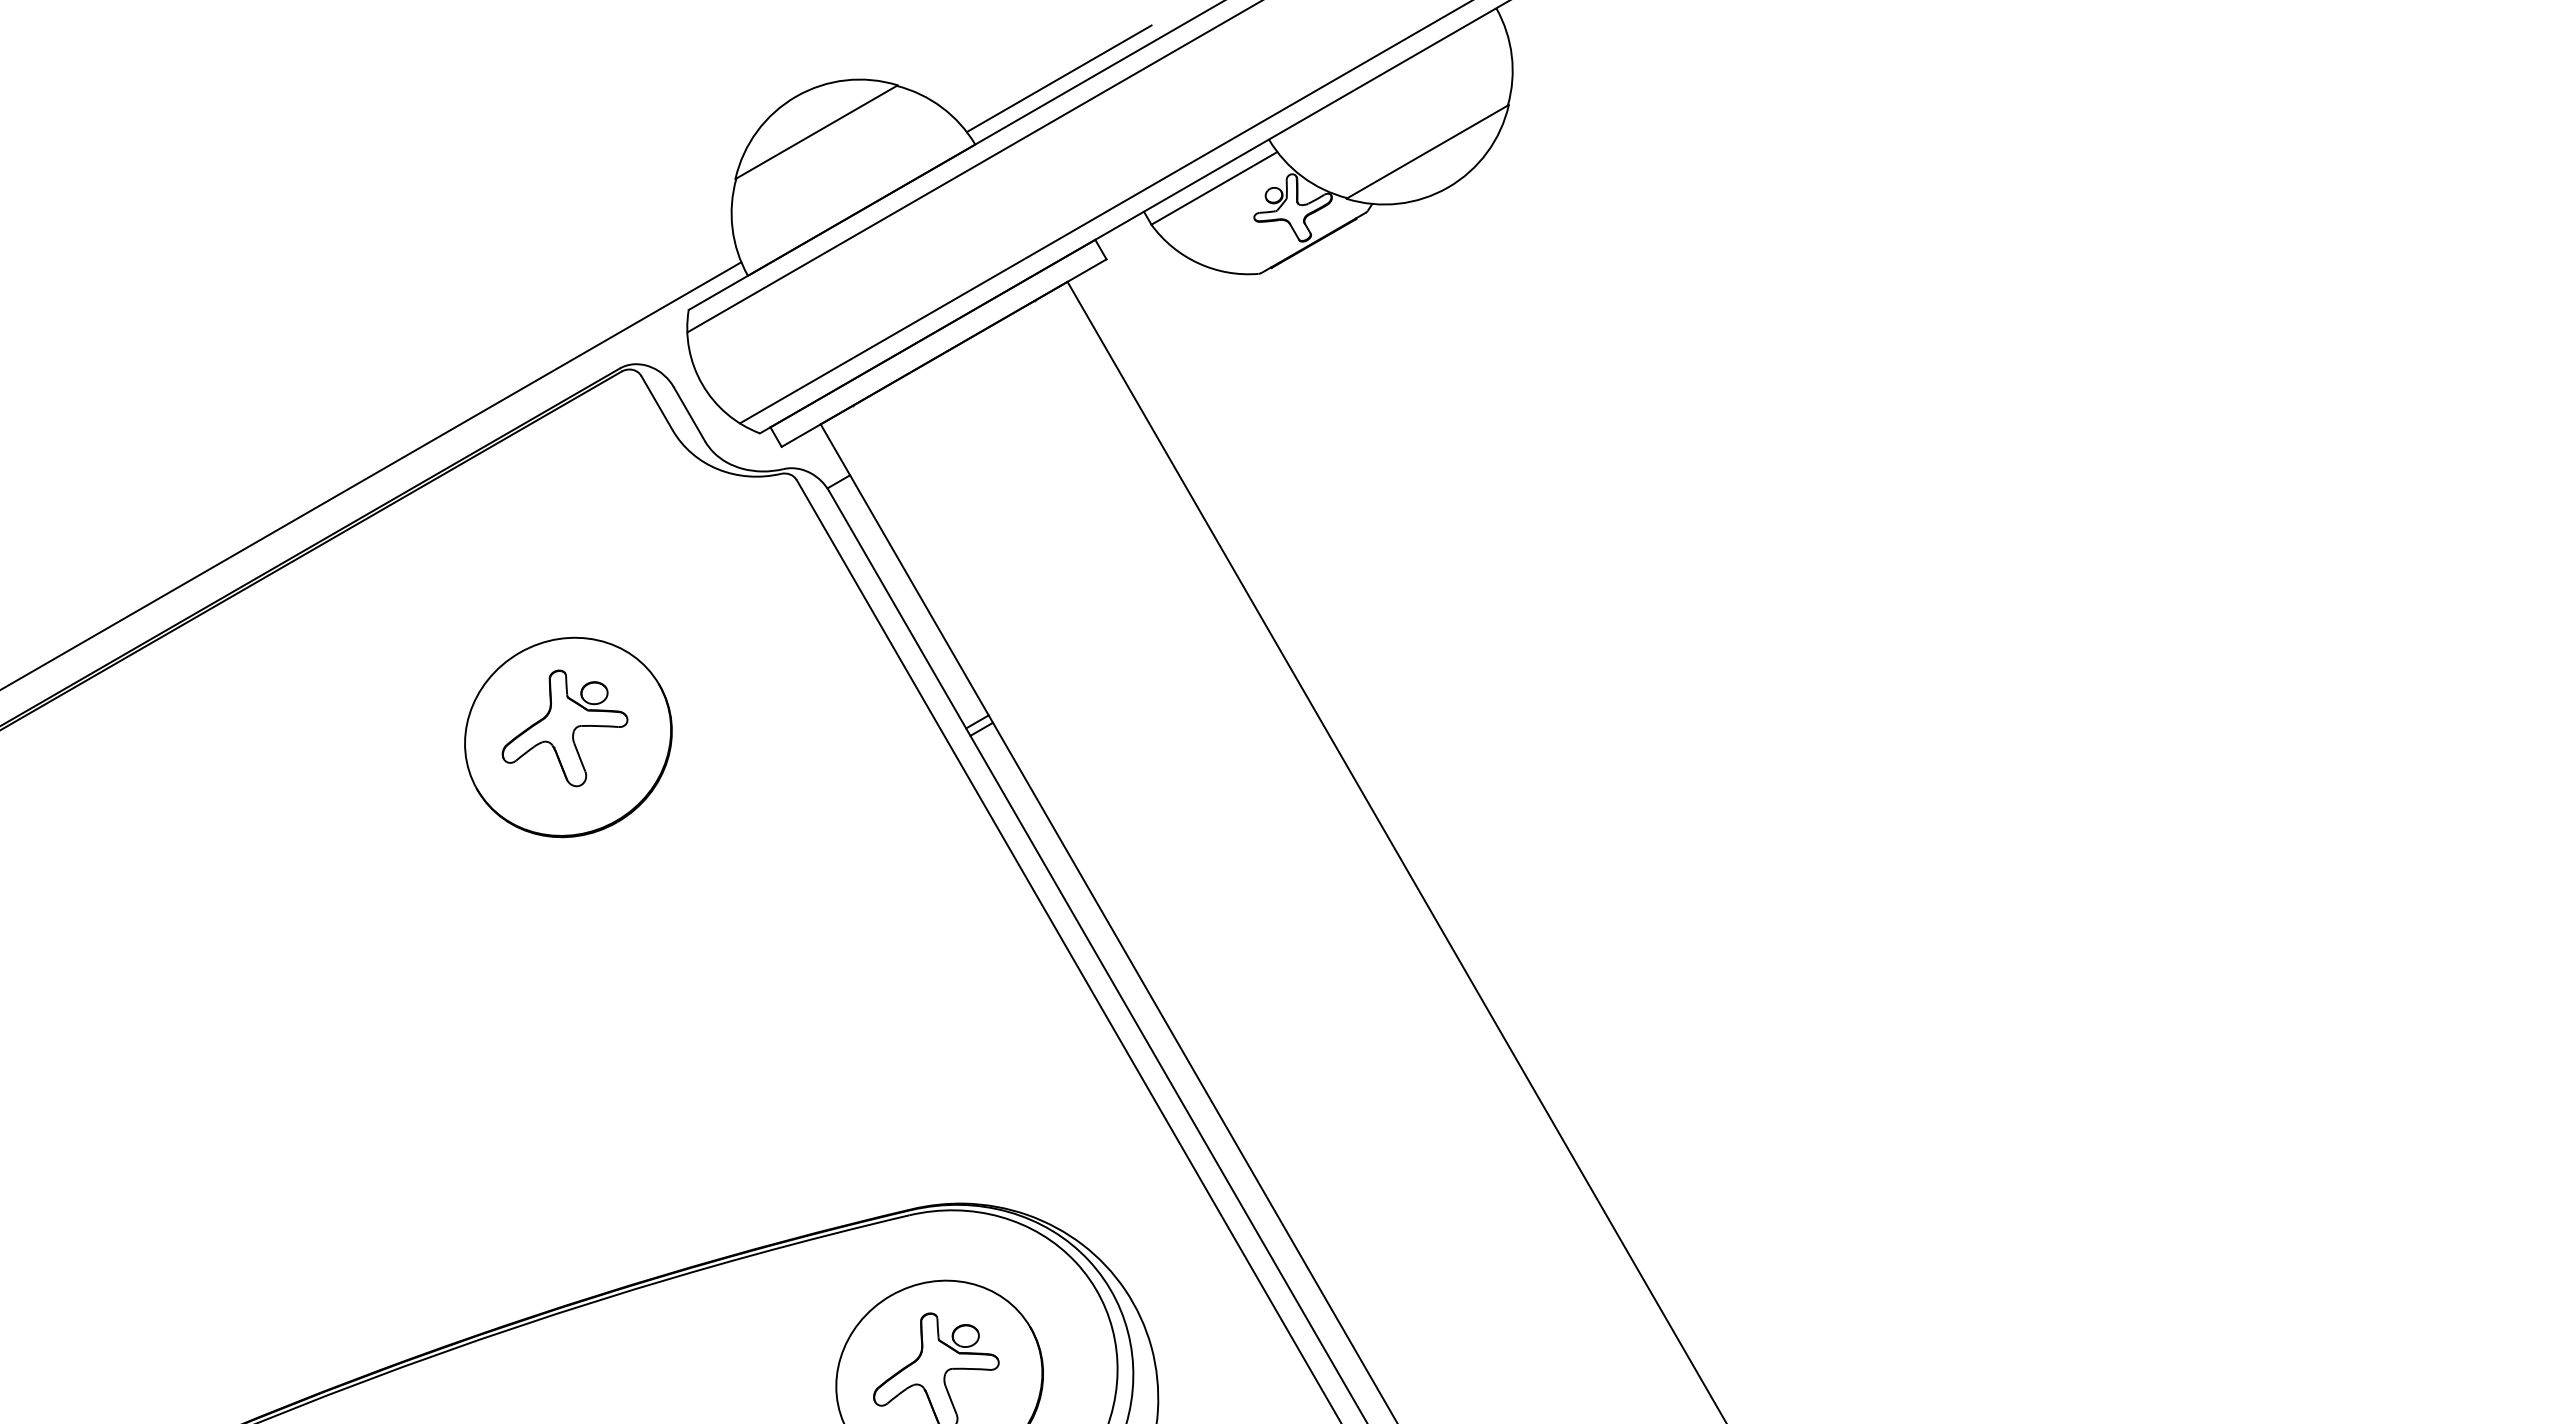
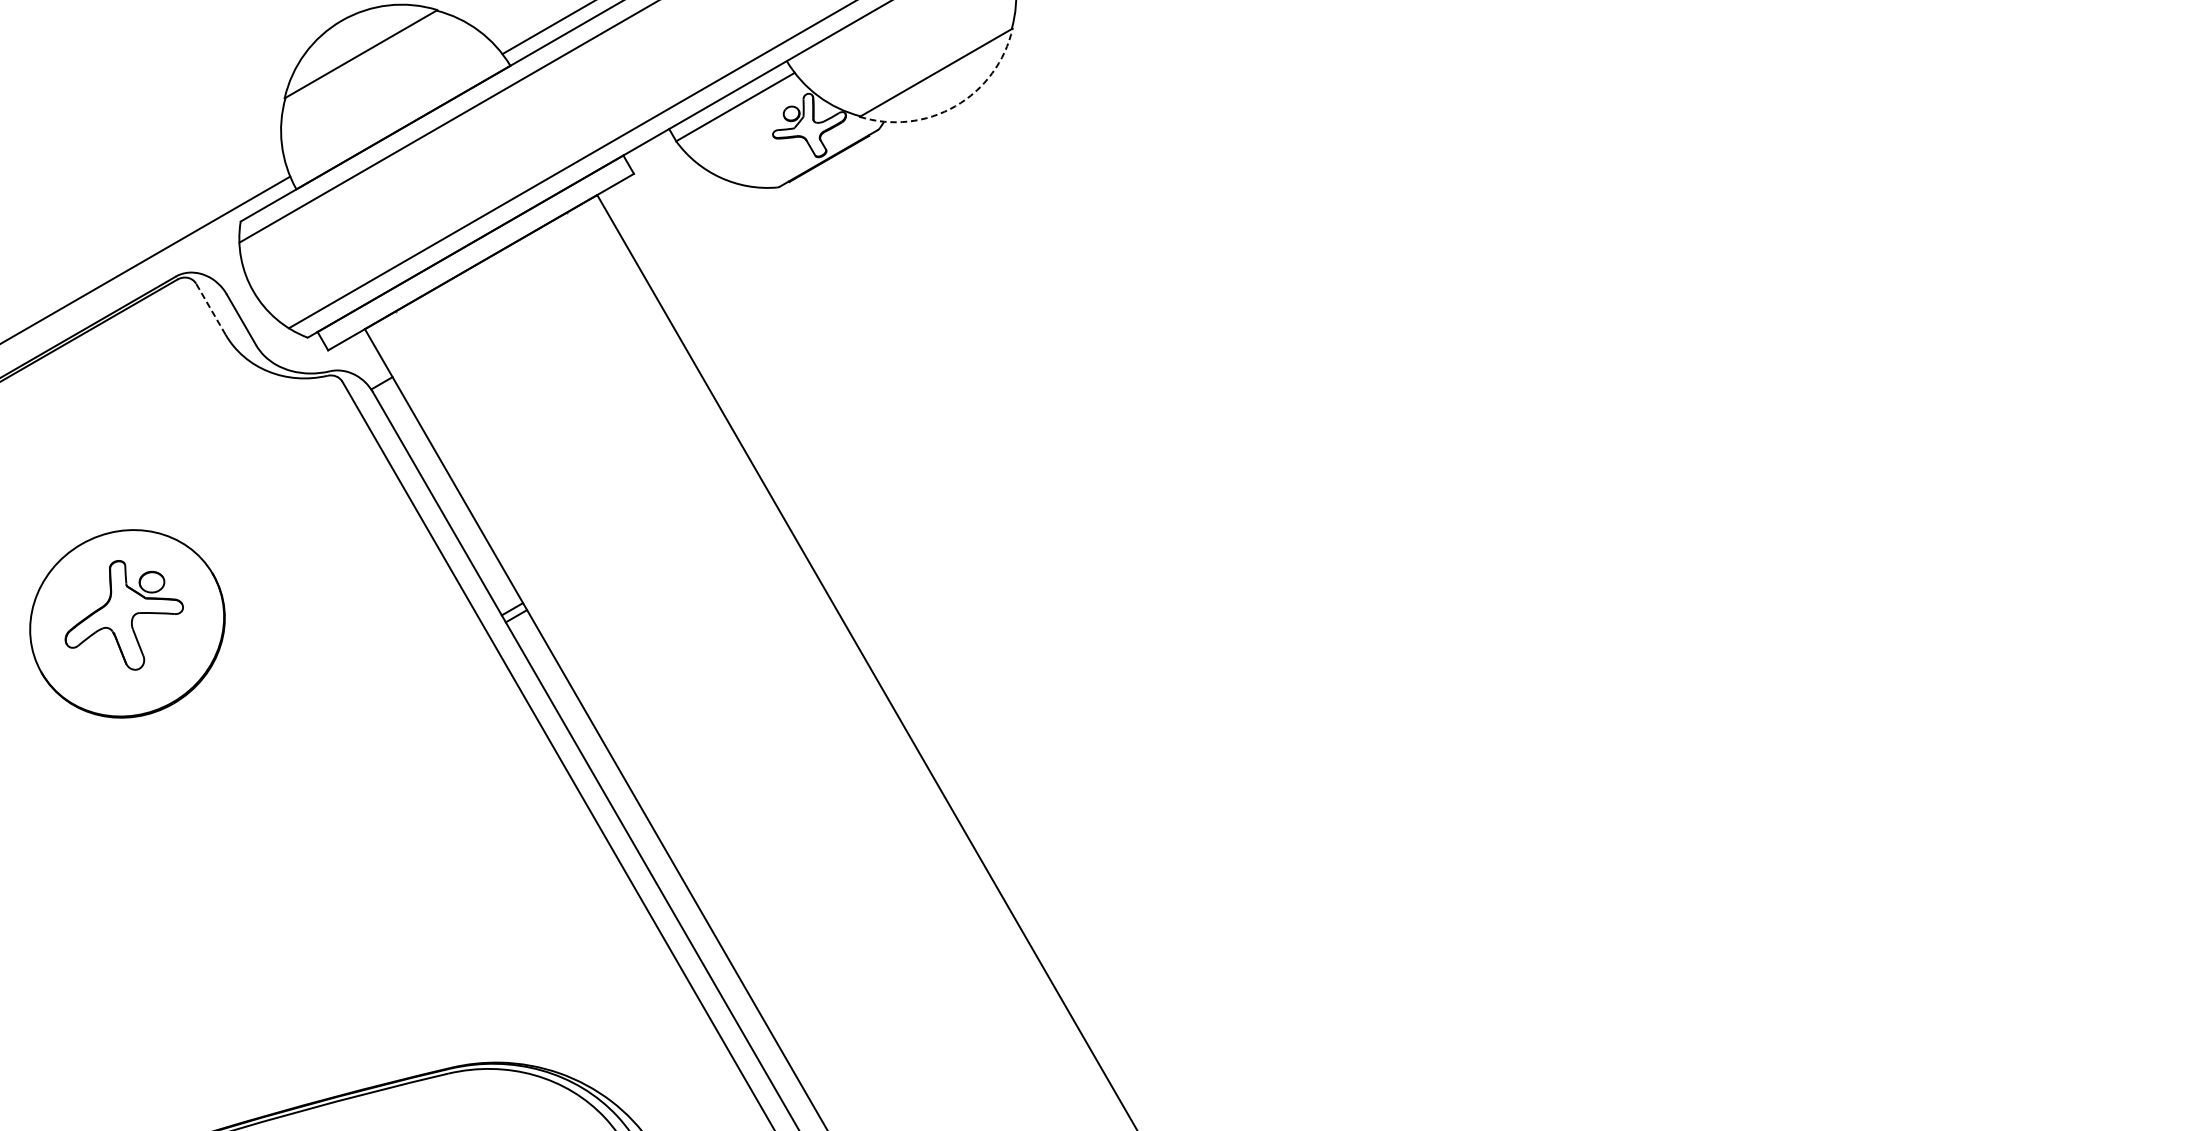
arc: (1448, 187) -> (955, 106), solid -> dashed
line: (656, 402) -> (210, 308), solid -> dashed

